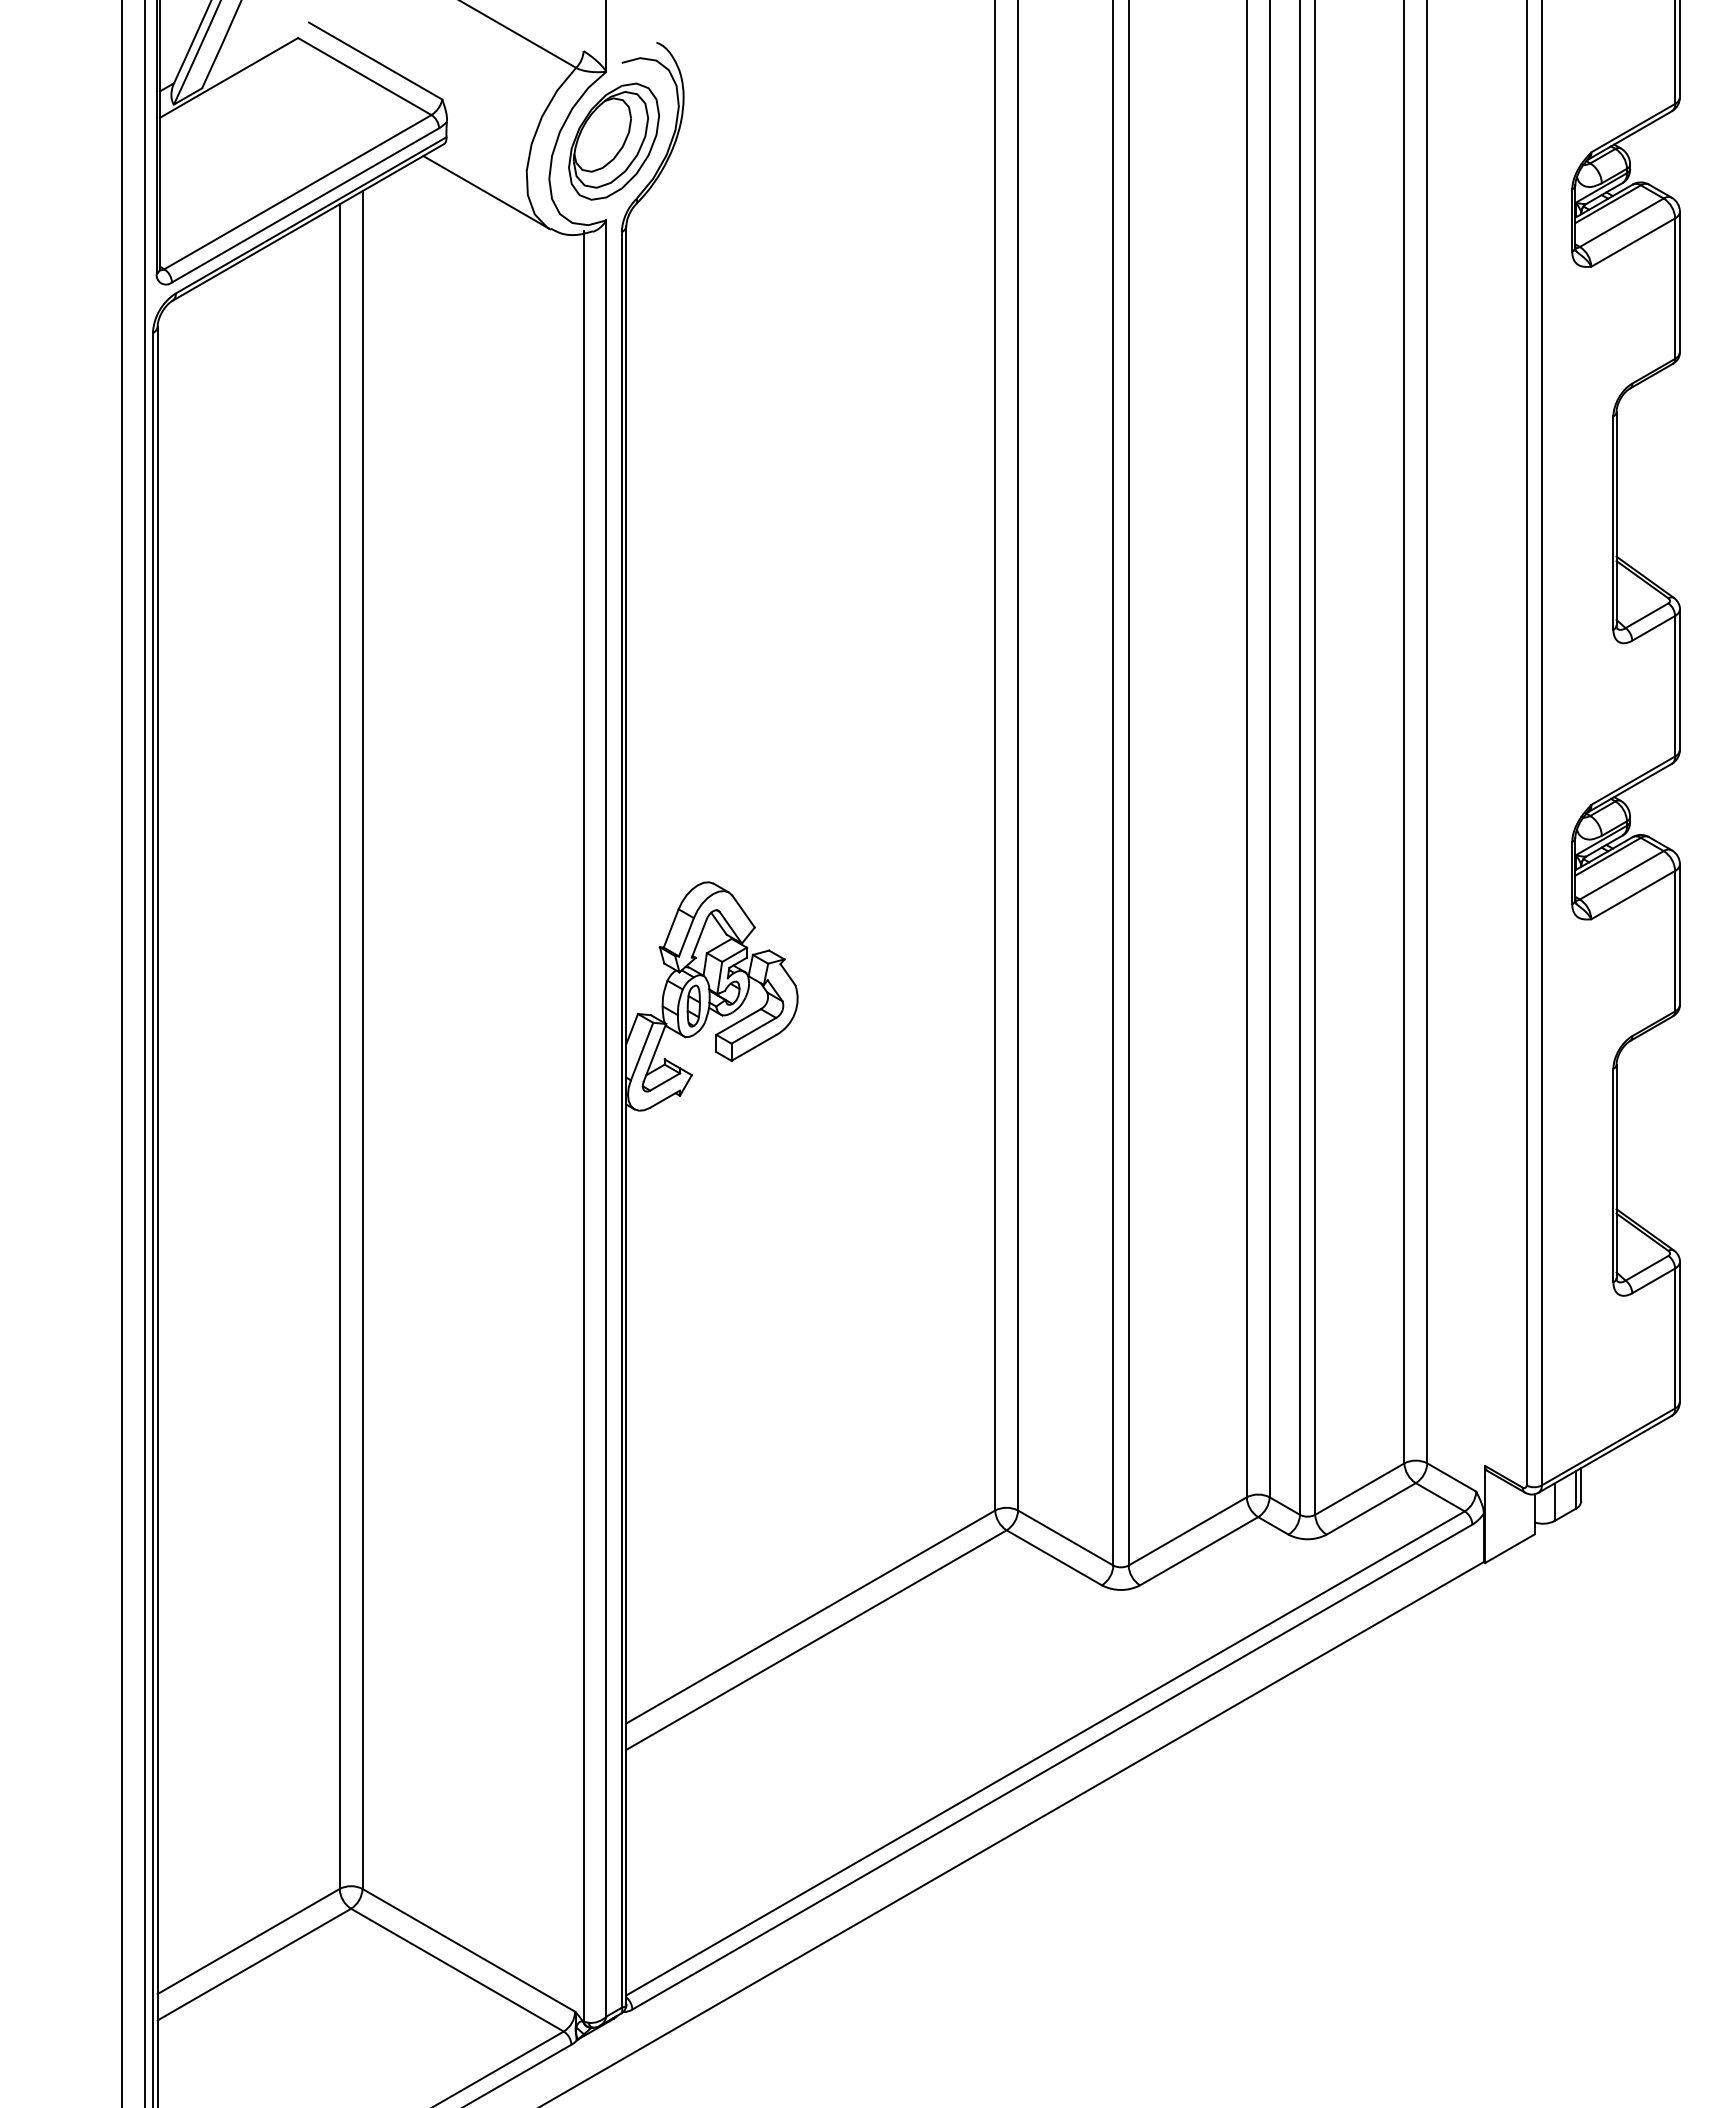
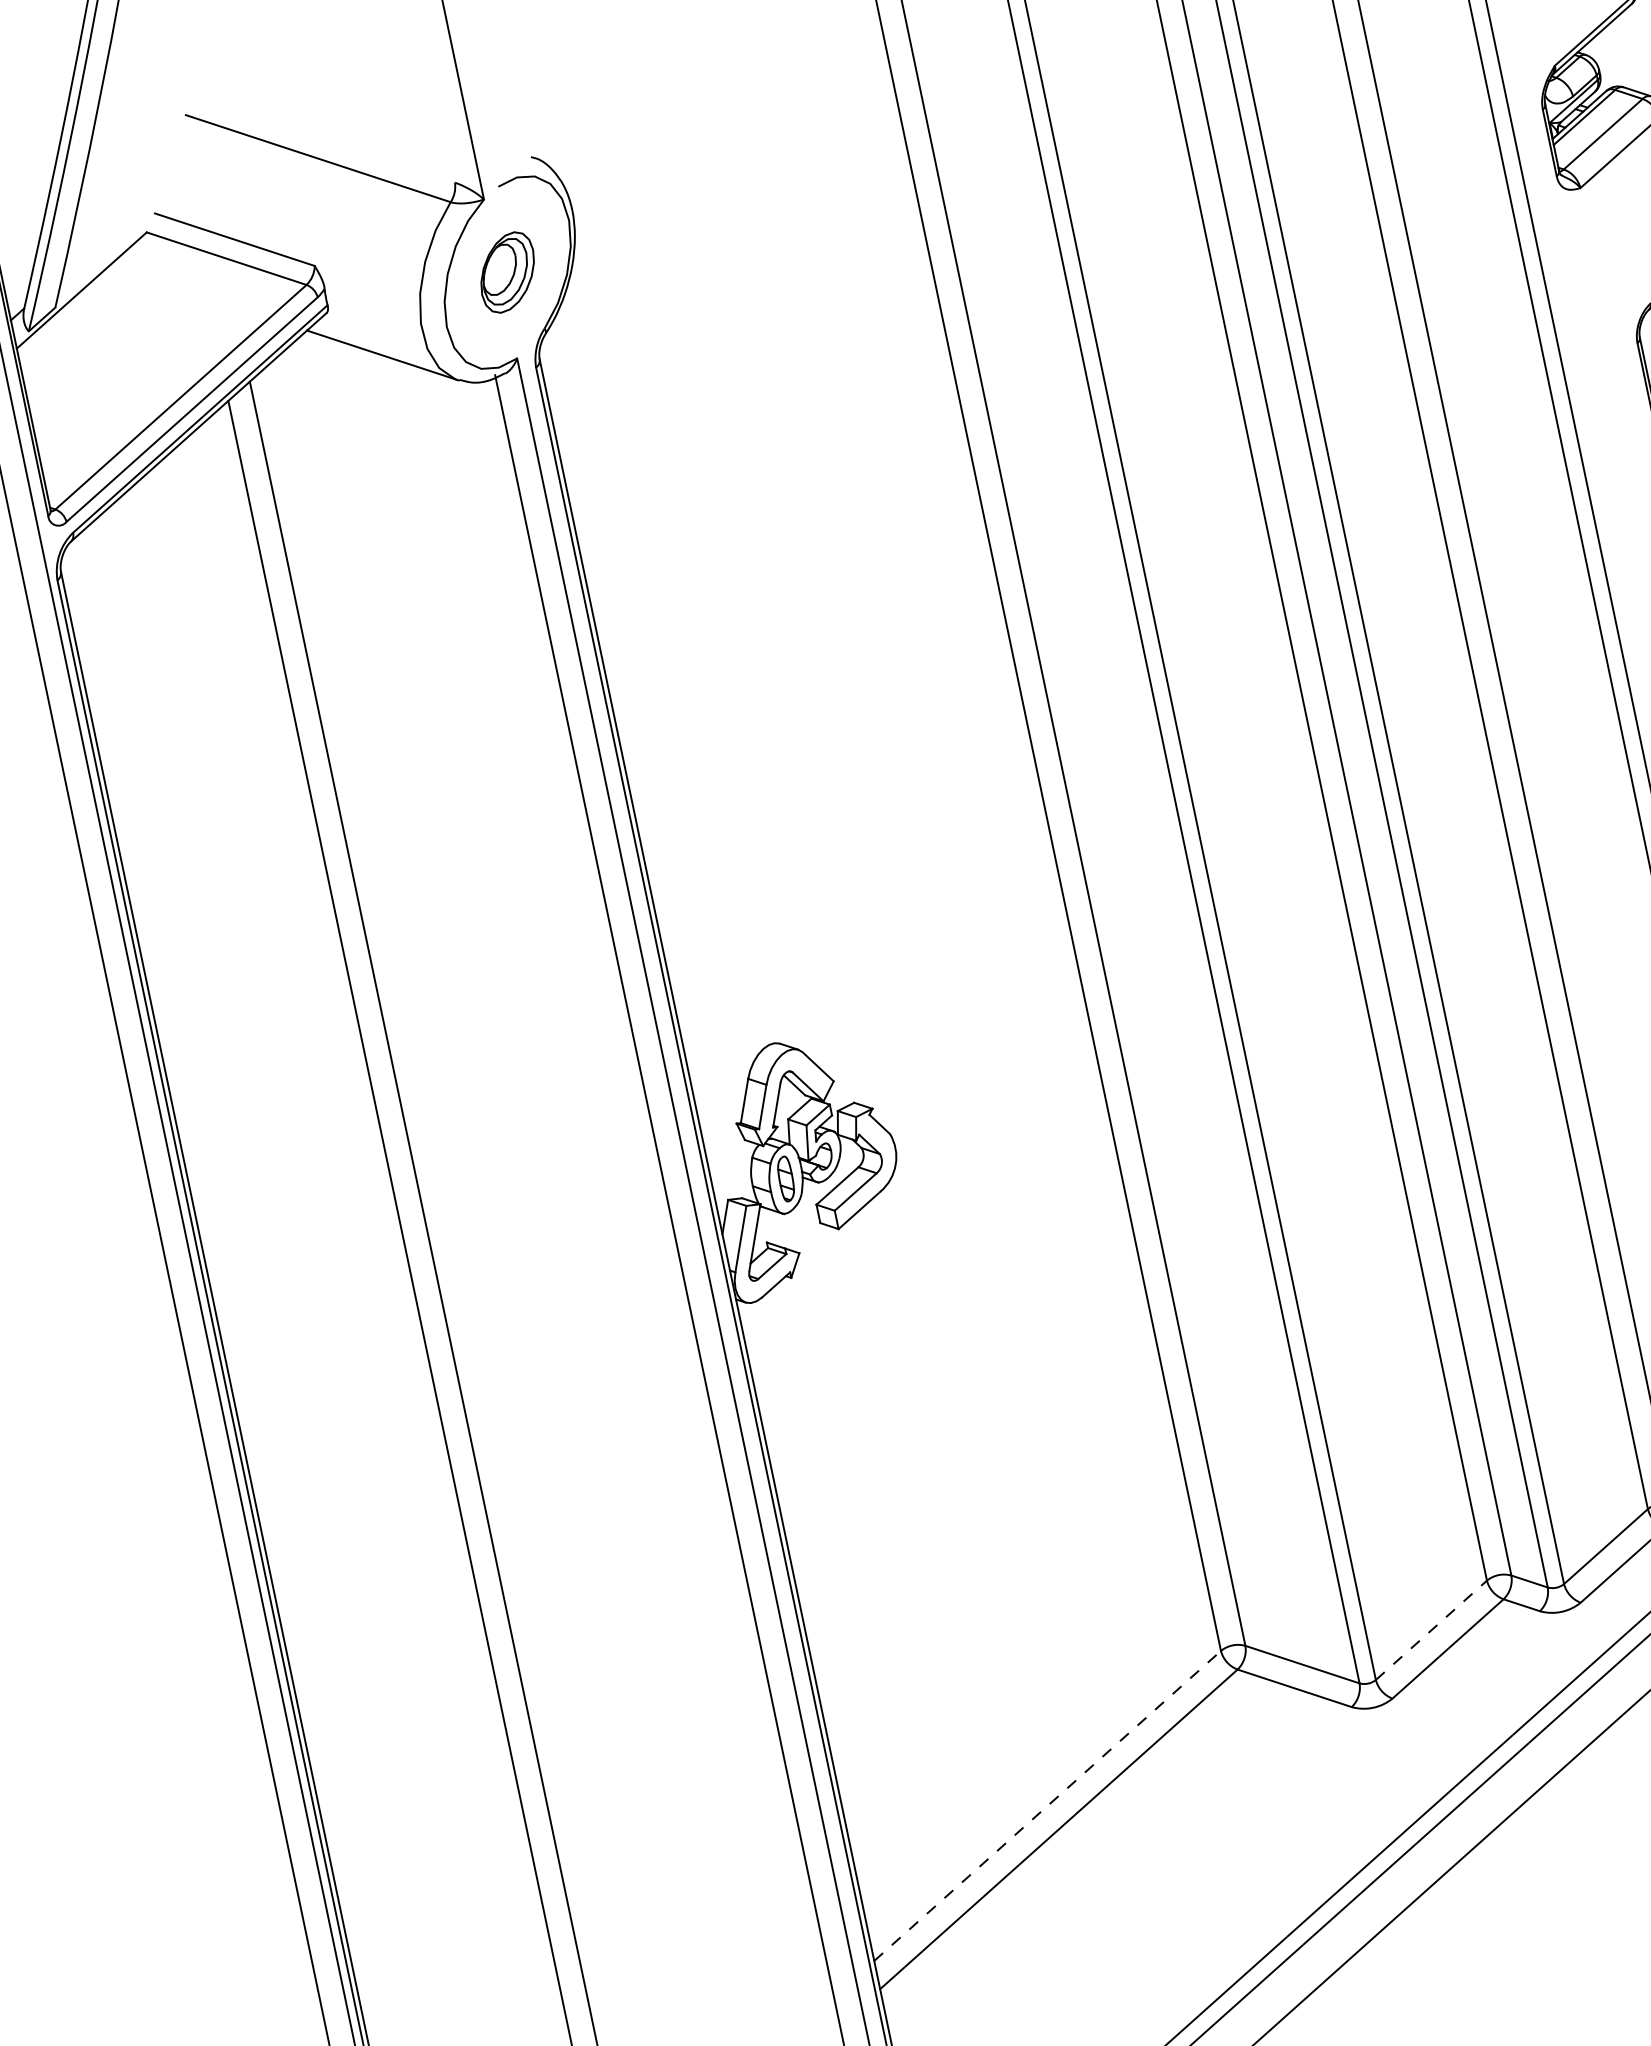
part: (613, 141) -> (507, 272), size x0.6
line: (1188, 1531) -> (1432, 1630), solid -> dashed
line: (810, 1616) -> (1047, 1805), solid -> dashed

